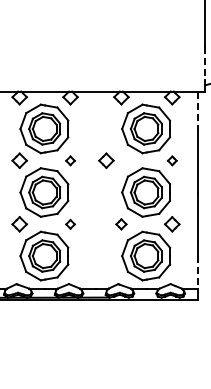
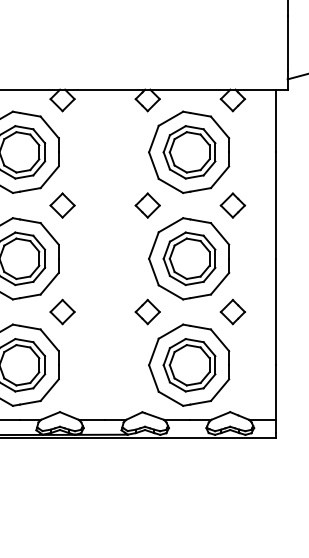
line: (204, 63) -> (286, 42), dashed -> solid
line: (197, 110) -> (275, 121), dashed -> solid
part: (70, 160) -> (62, 205), size x1.67
part: (106, 160) -> (147, 205), moved
part: (172, 160) -> (233, 205), size x1.67
part: (70, 224) -> (62, 312), size x1.67
part: (121, 224) -> (147, 312), size x1.43
line: (197, 272) -> (275, 392), dashed -> solid

